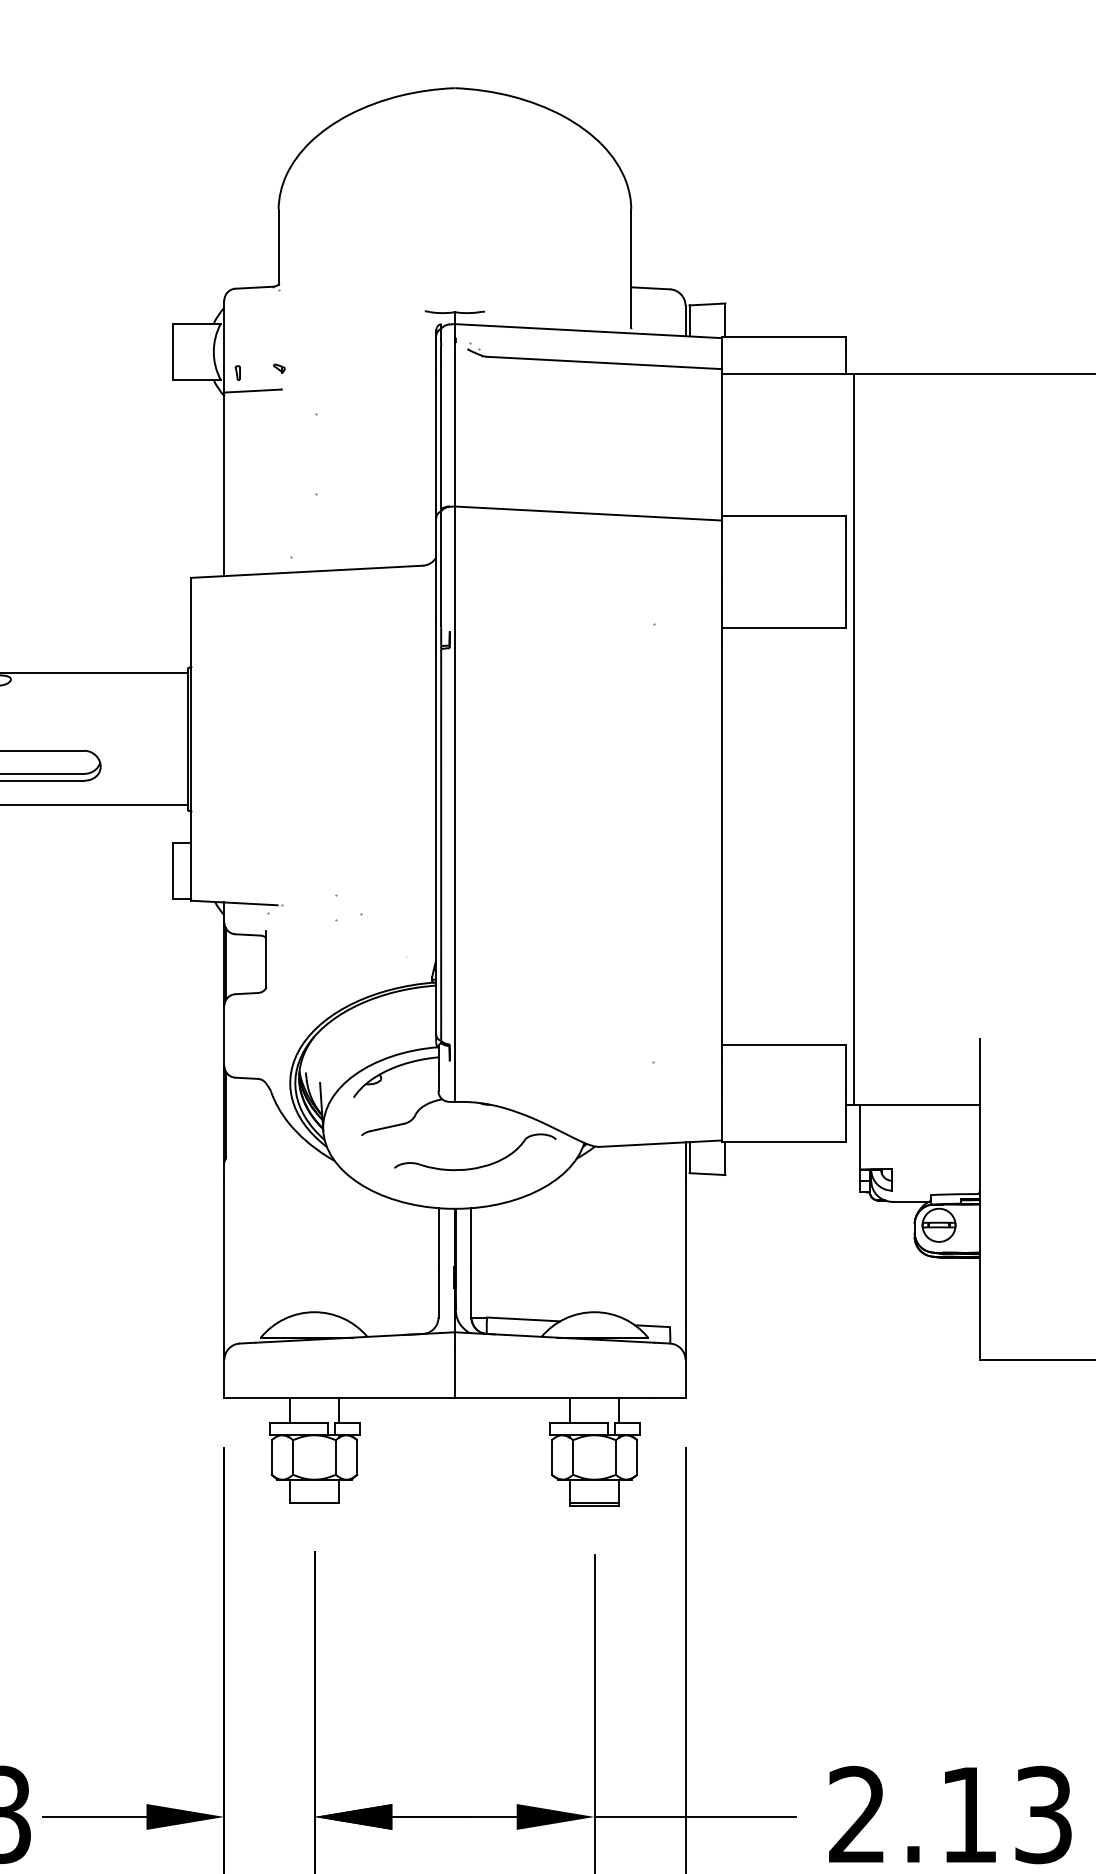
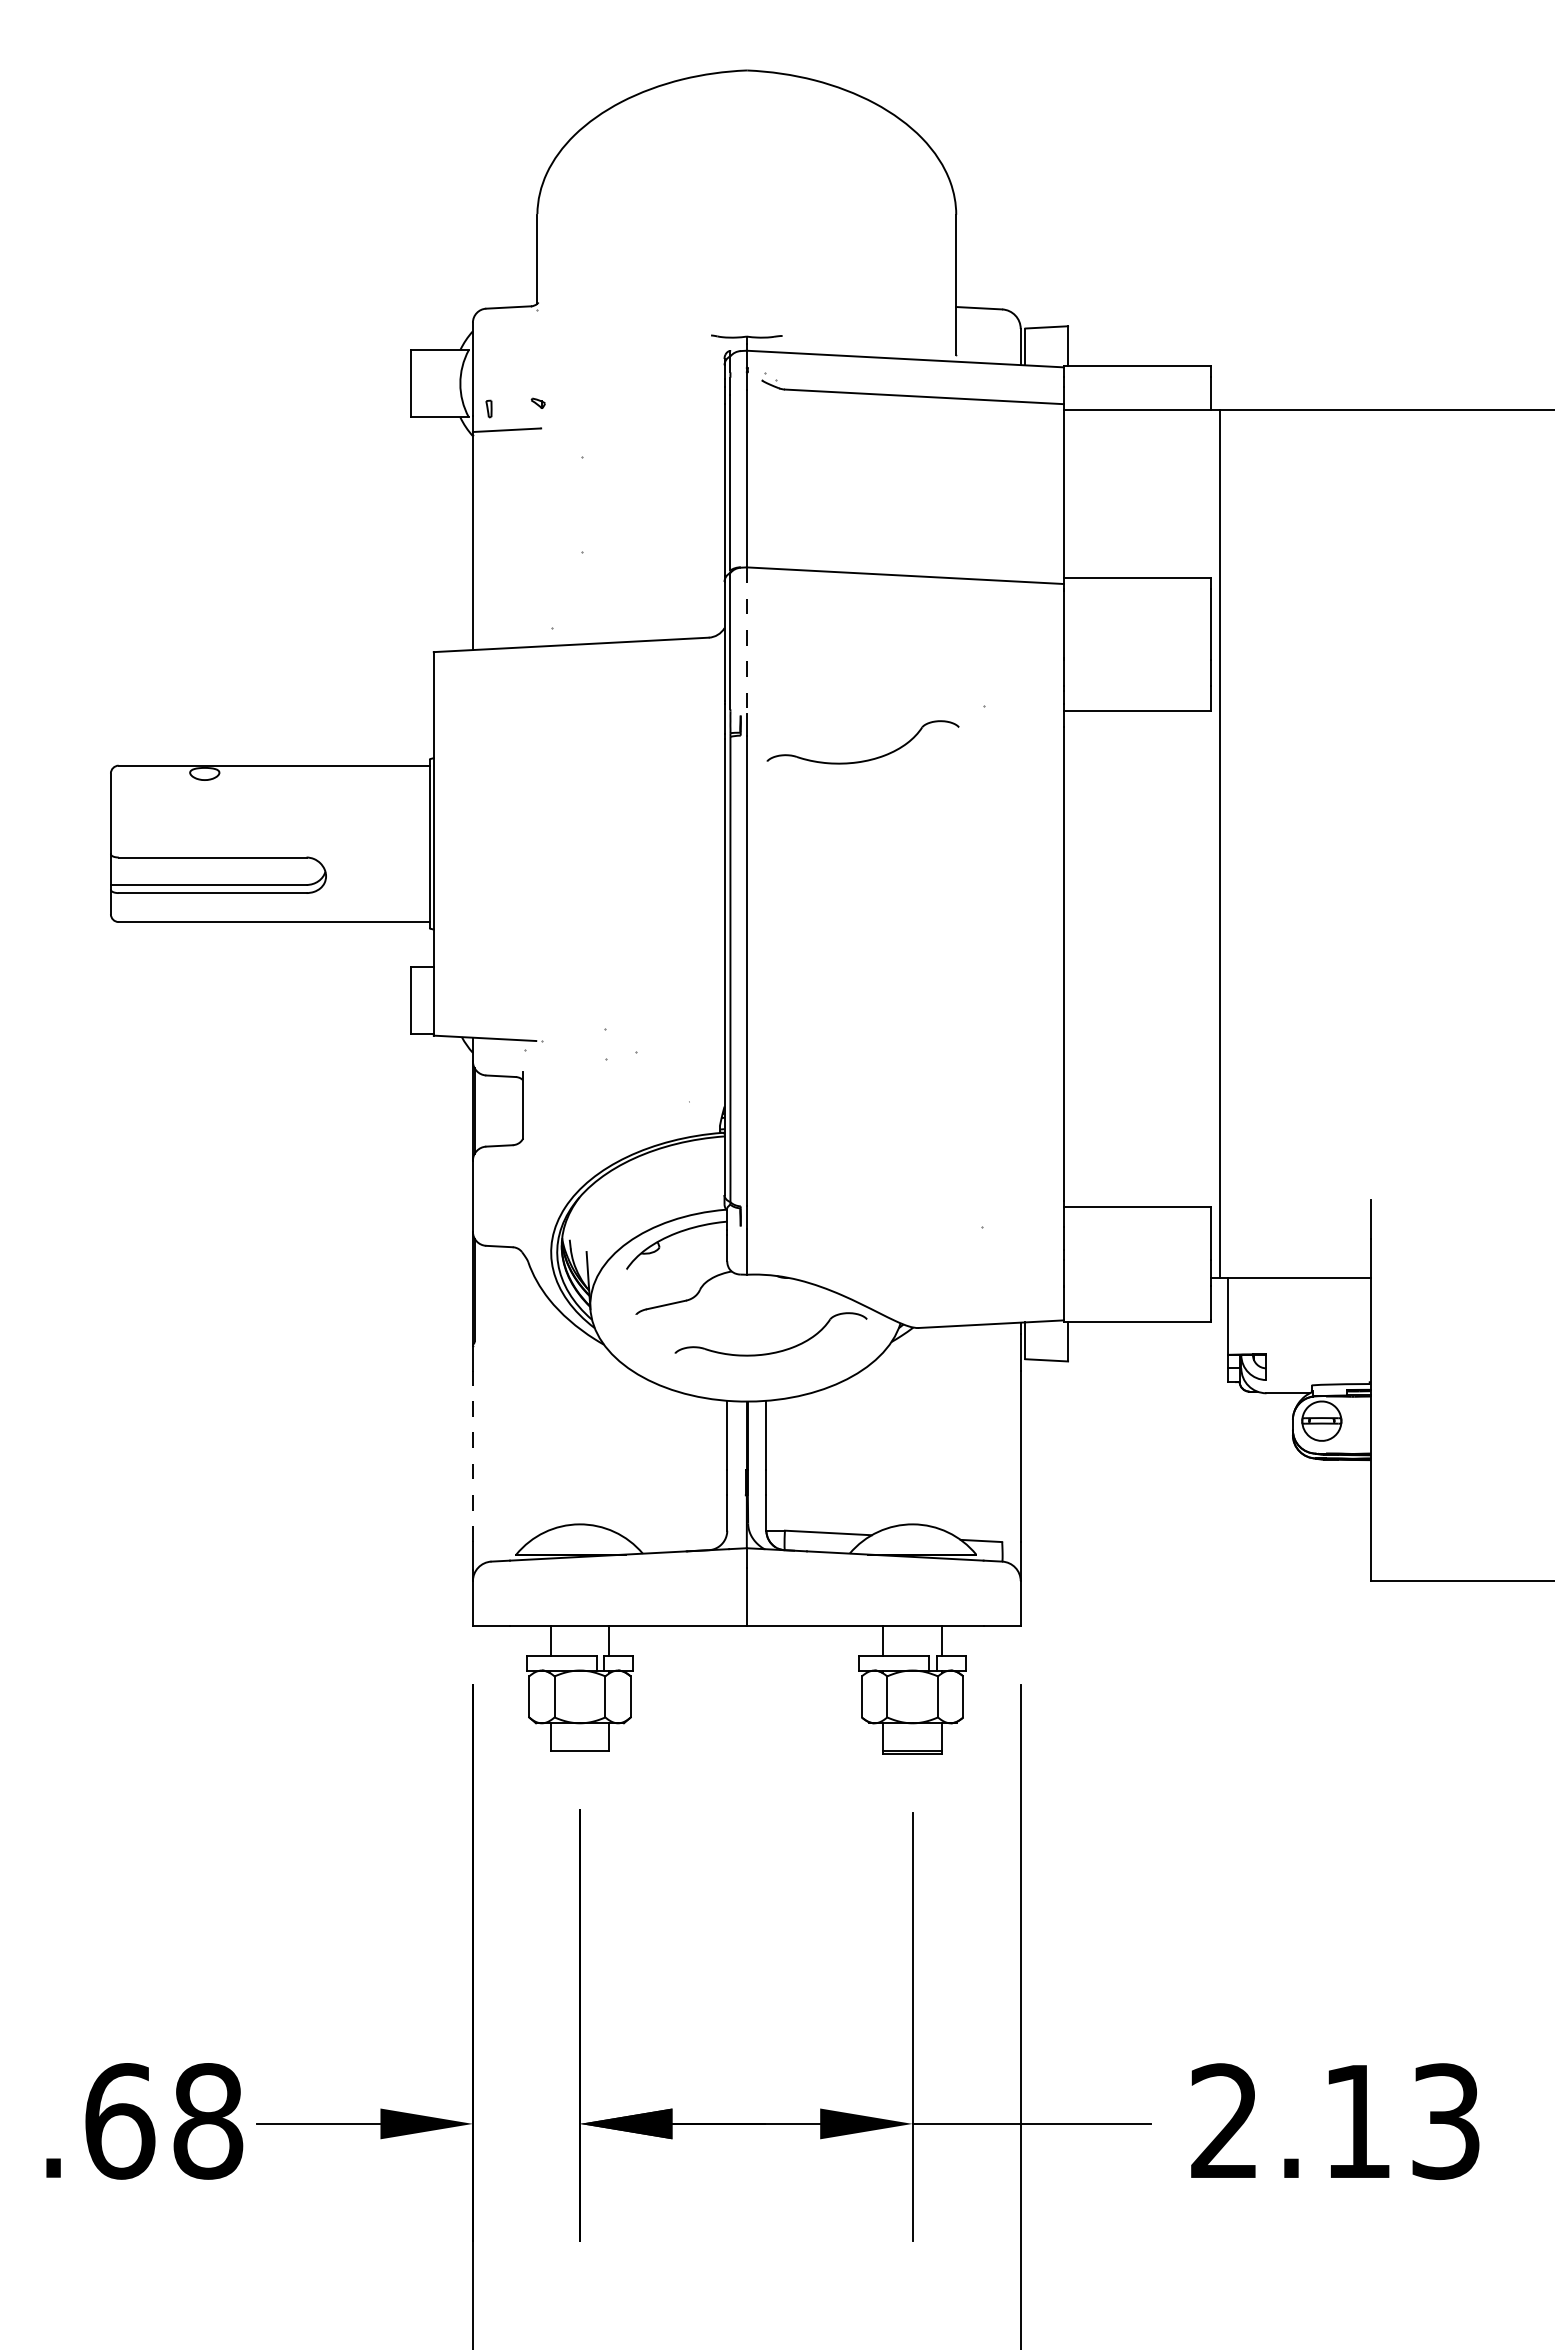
line: (454, 568) -> (746, 641), solid -> dashed
part: (555, 668) -> (866, 759), added
line: (224, 1255) -> (472, 1456), solid -> dashed

